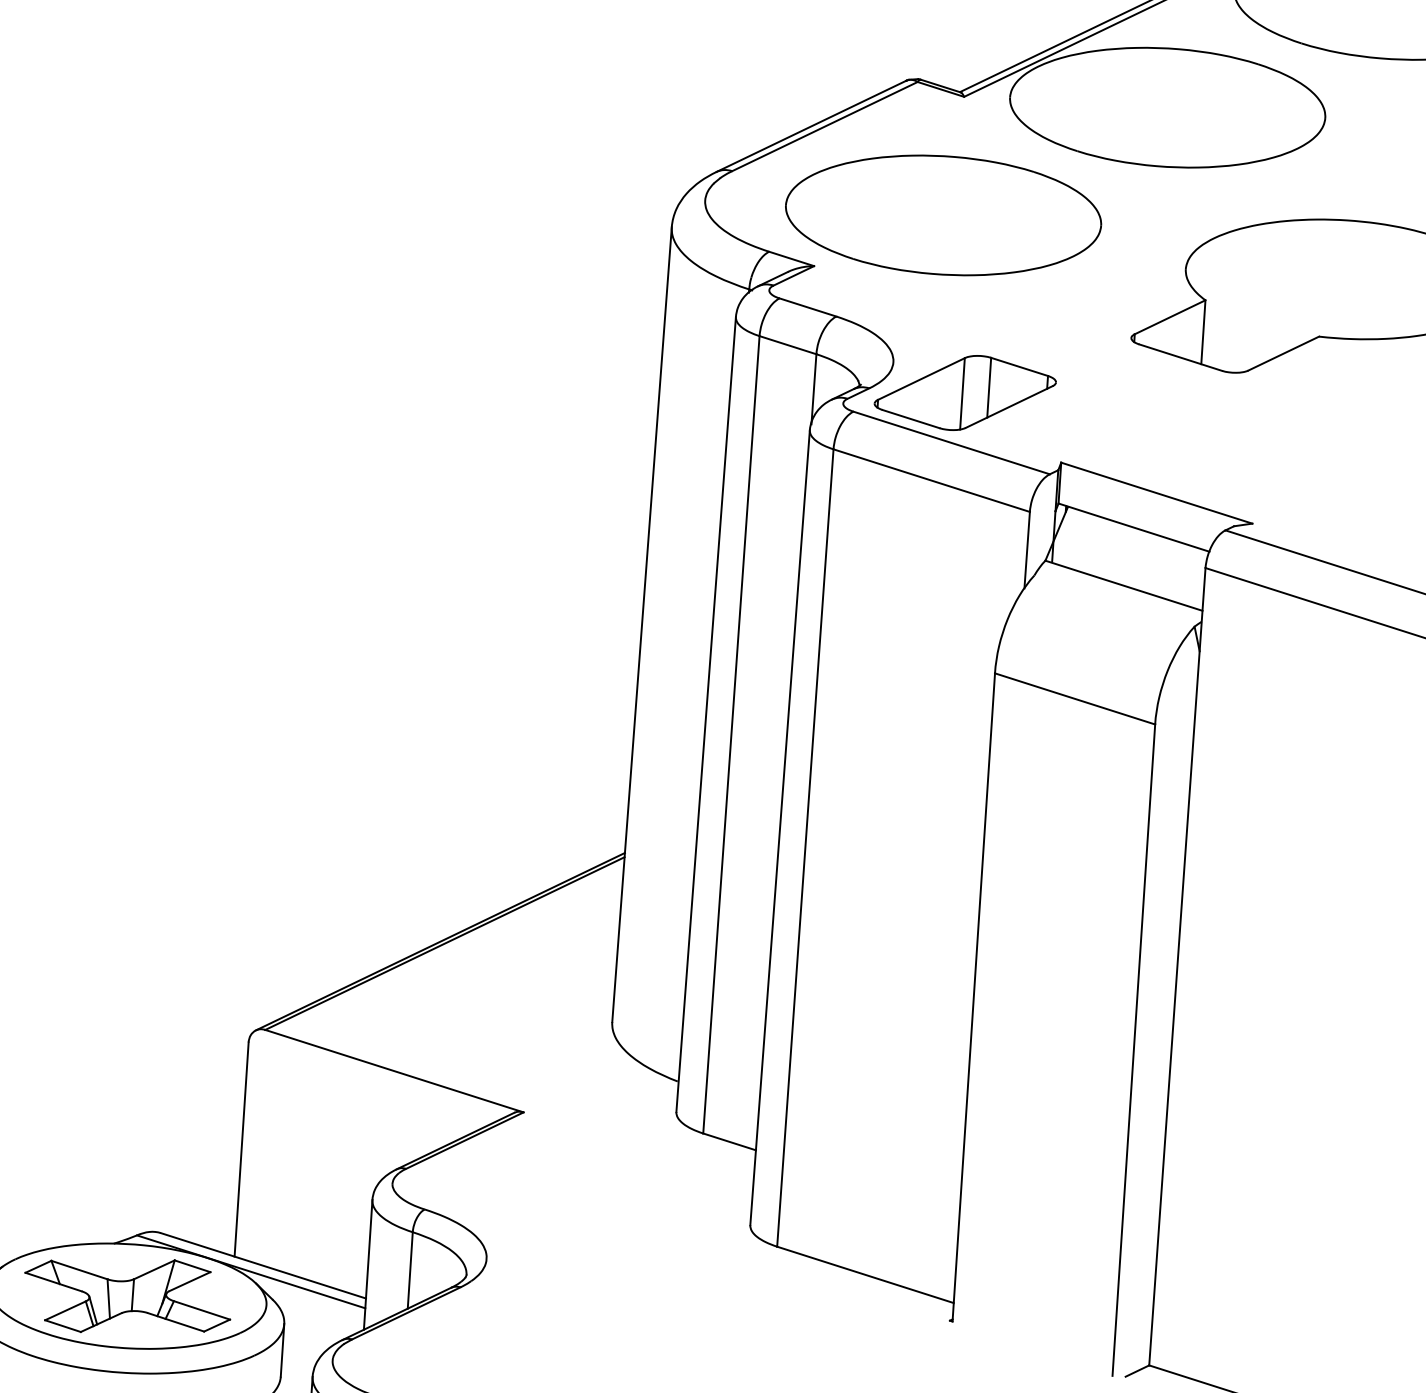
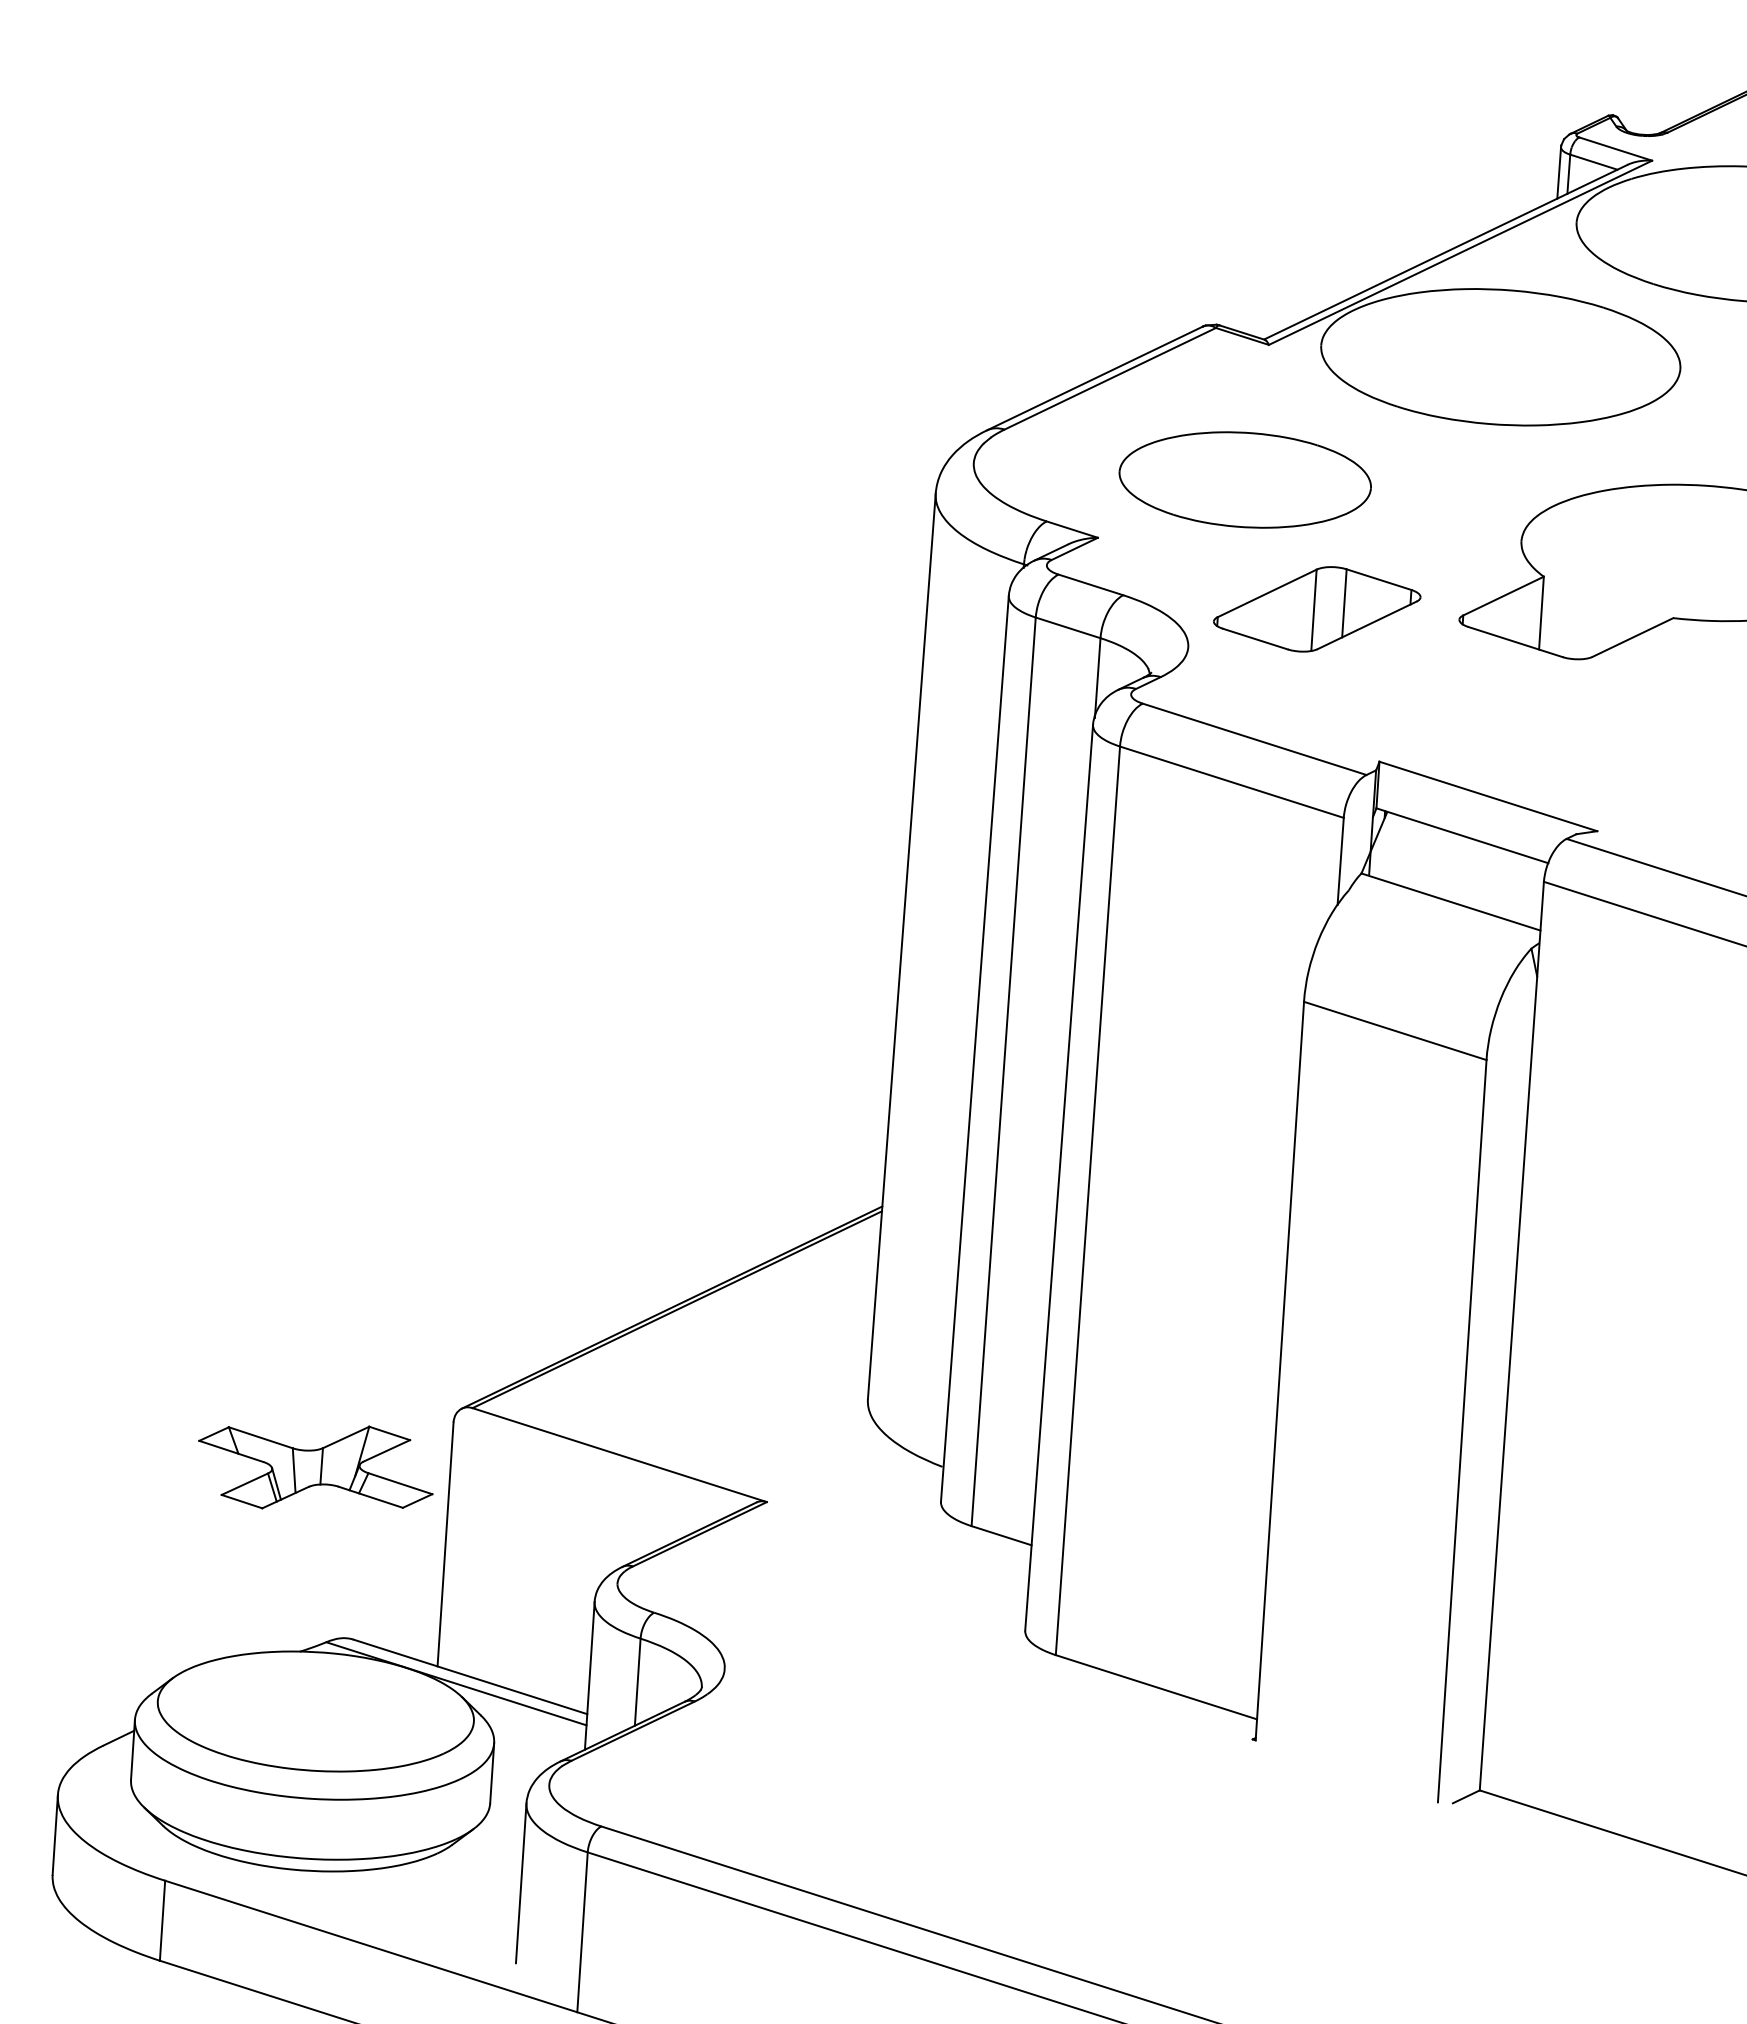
part: (942, 214) -> (1244, 479), size x0.7
part: (965, 393) -> (1317, 609), moved
part: (127, 1296) -> (315, 1467), moved

